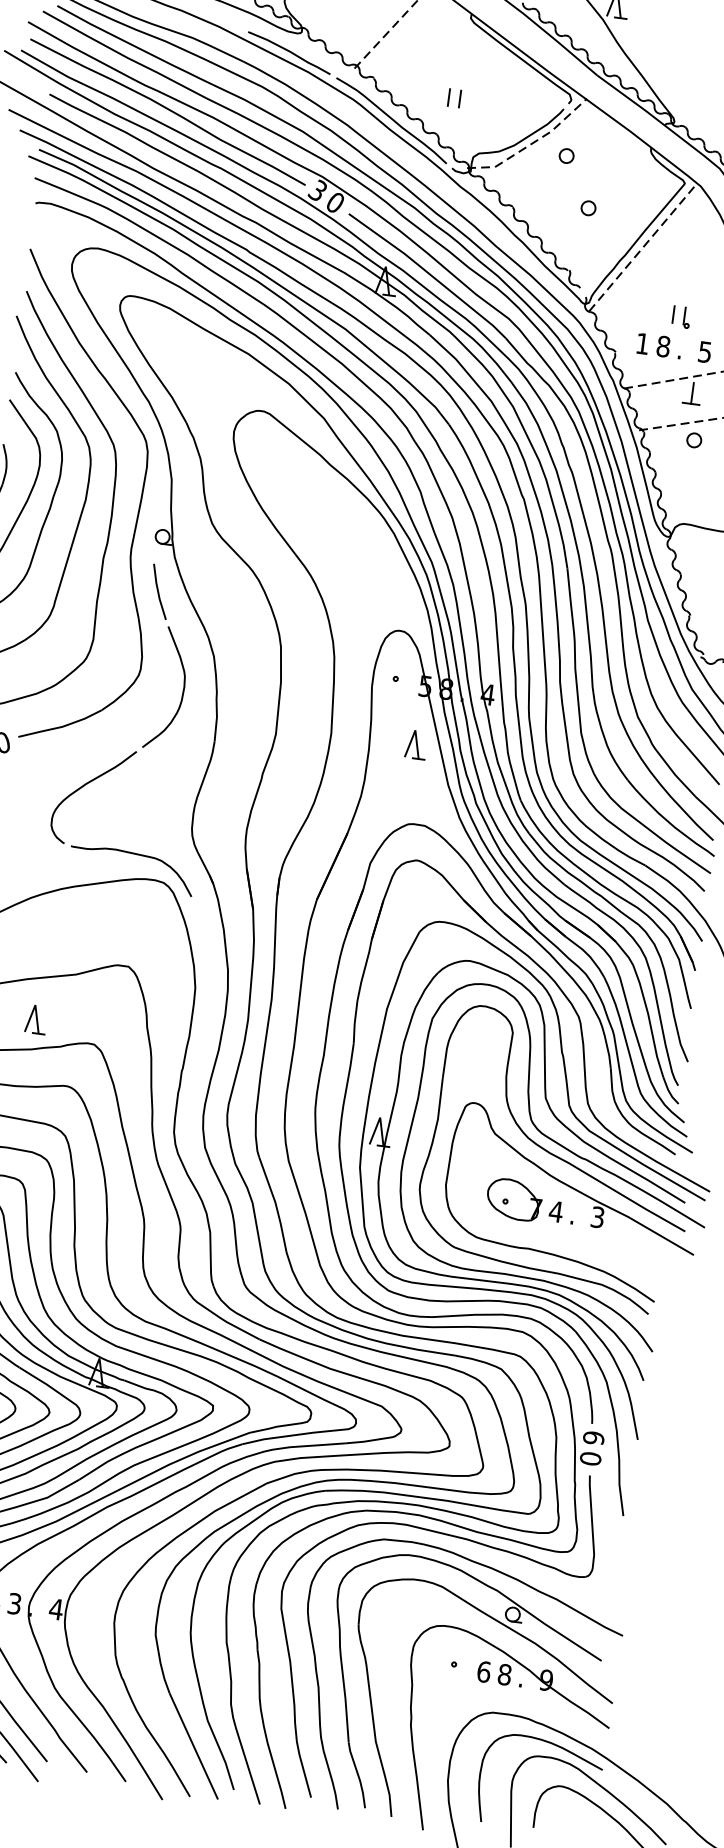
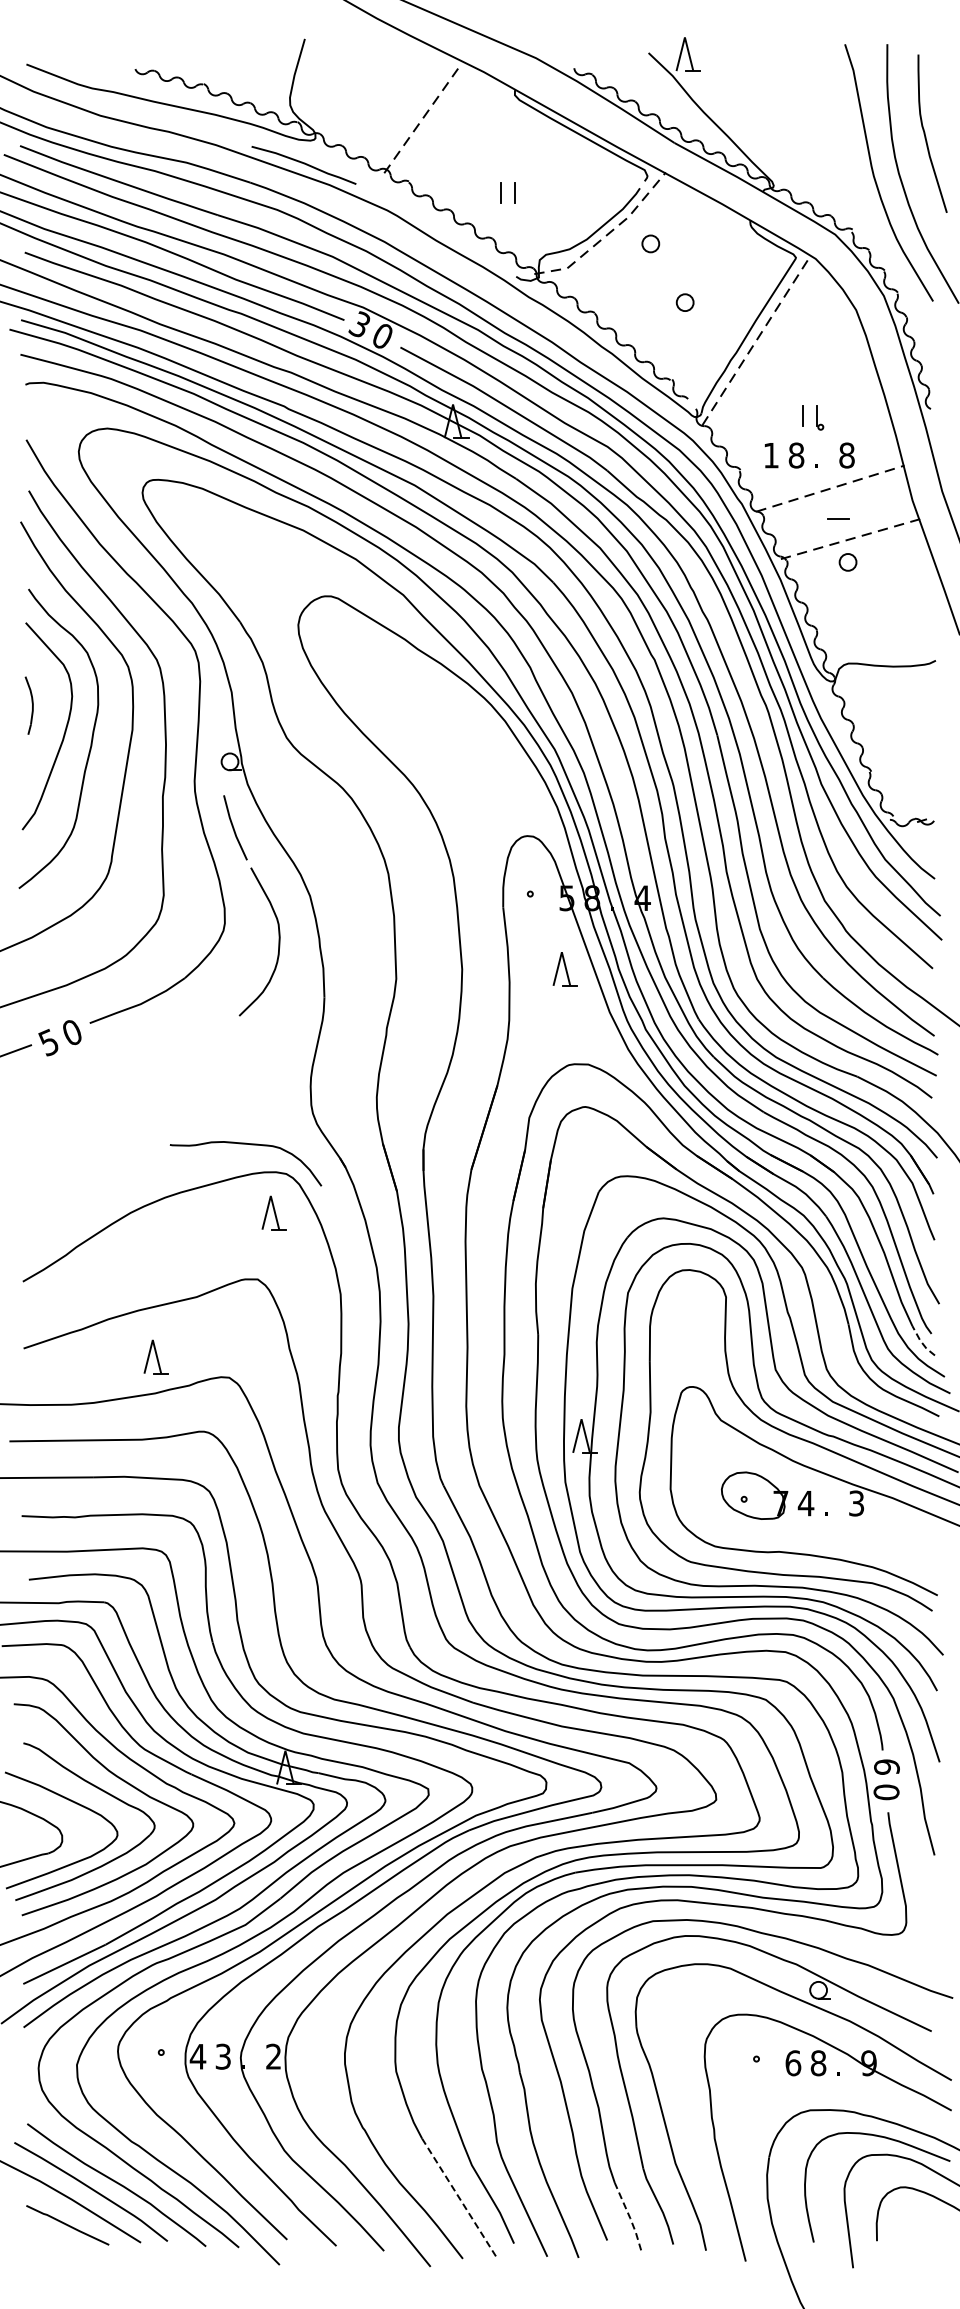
curve: (391, 119) -> (436, 228), removed
text: (704, 352) -> (846, 455), 5 -> 8
line: (692, 393) -> (838, 506), removed
curve: (84, 786) -> (176, 1071), removed
part: (148, 913) -> (273, 1212), added
line: (669, 1090) -> (921, 1341), solid -> dashed
text: (56, 1609) -> (273, 2056), 4 -> 2
line: (193, 1746) -> (459, 2198), solid -> dashed
line: (331, 1781) -> (629, 2217), solid -> dashed

